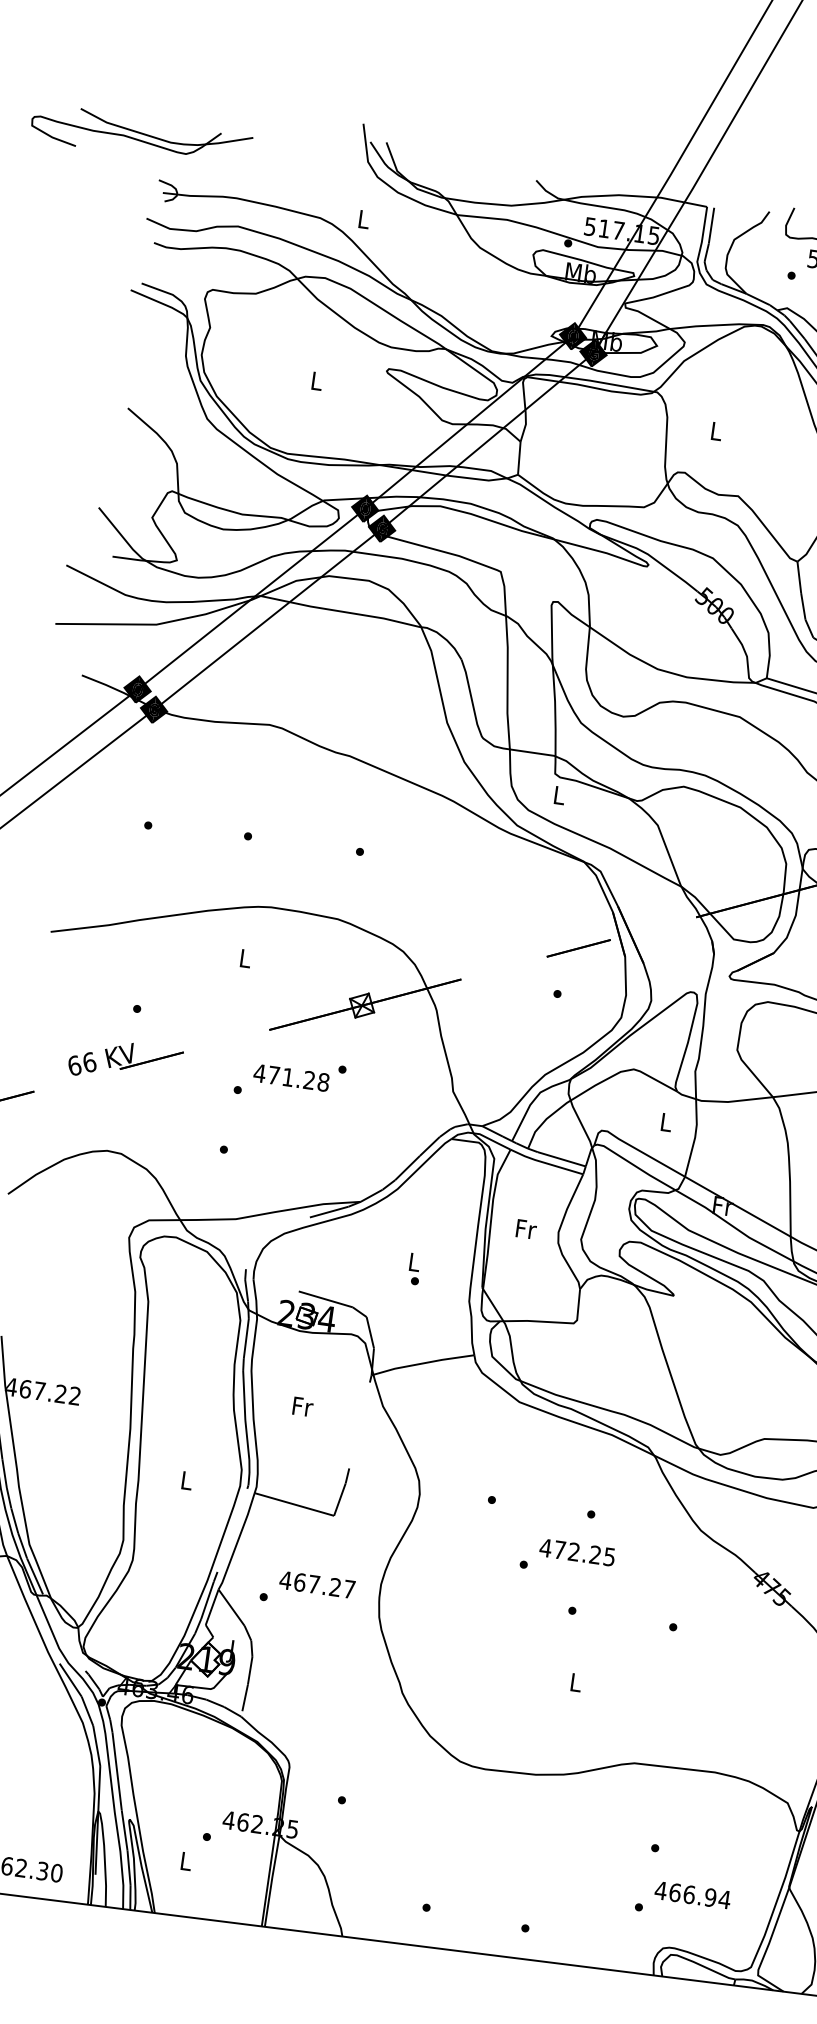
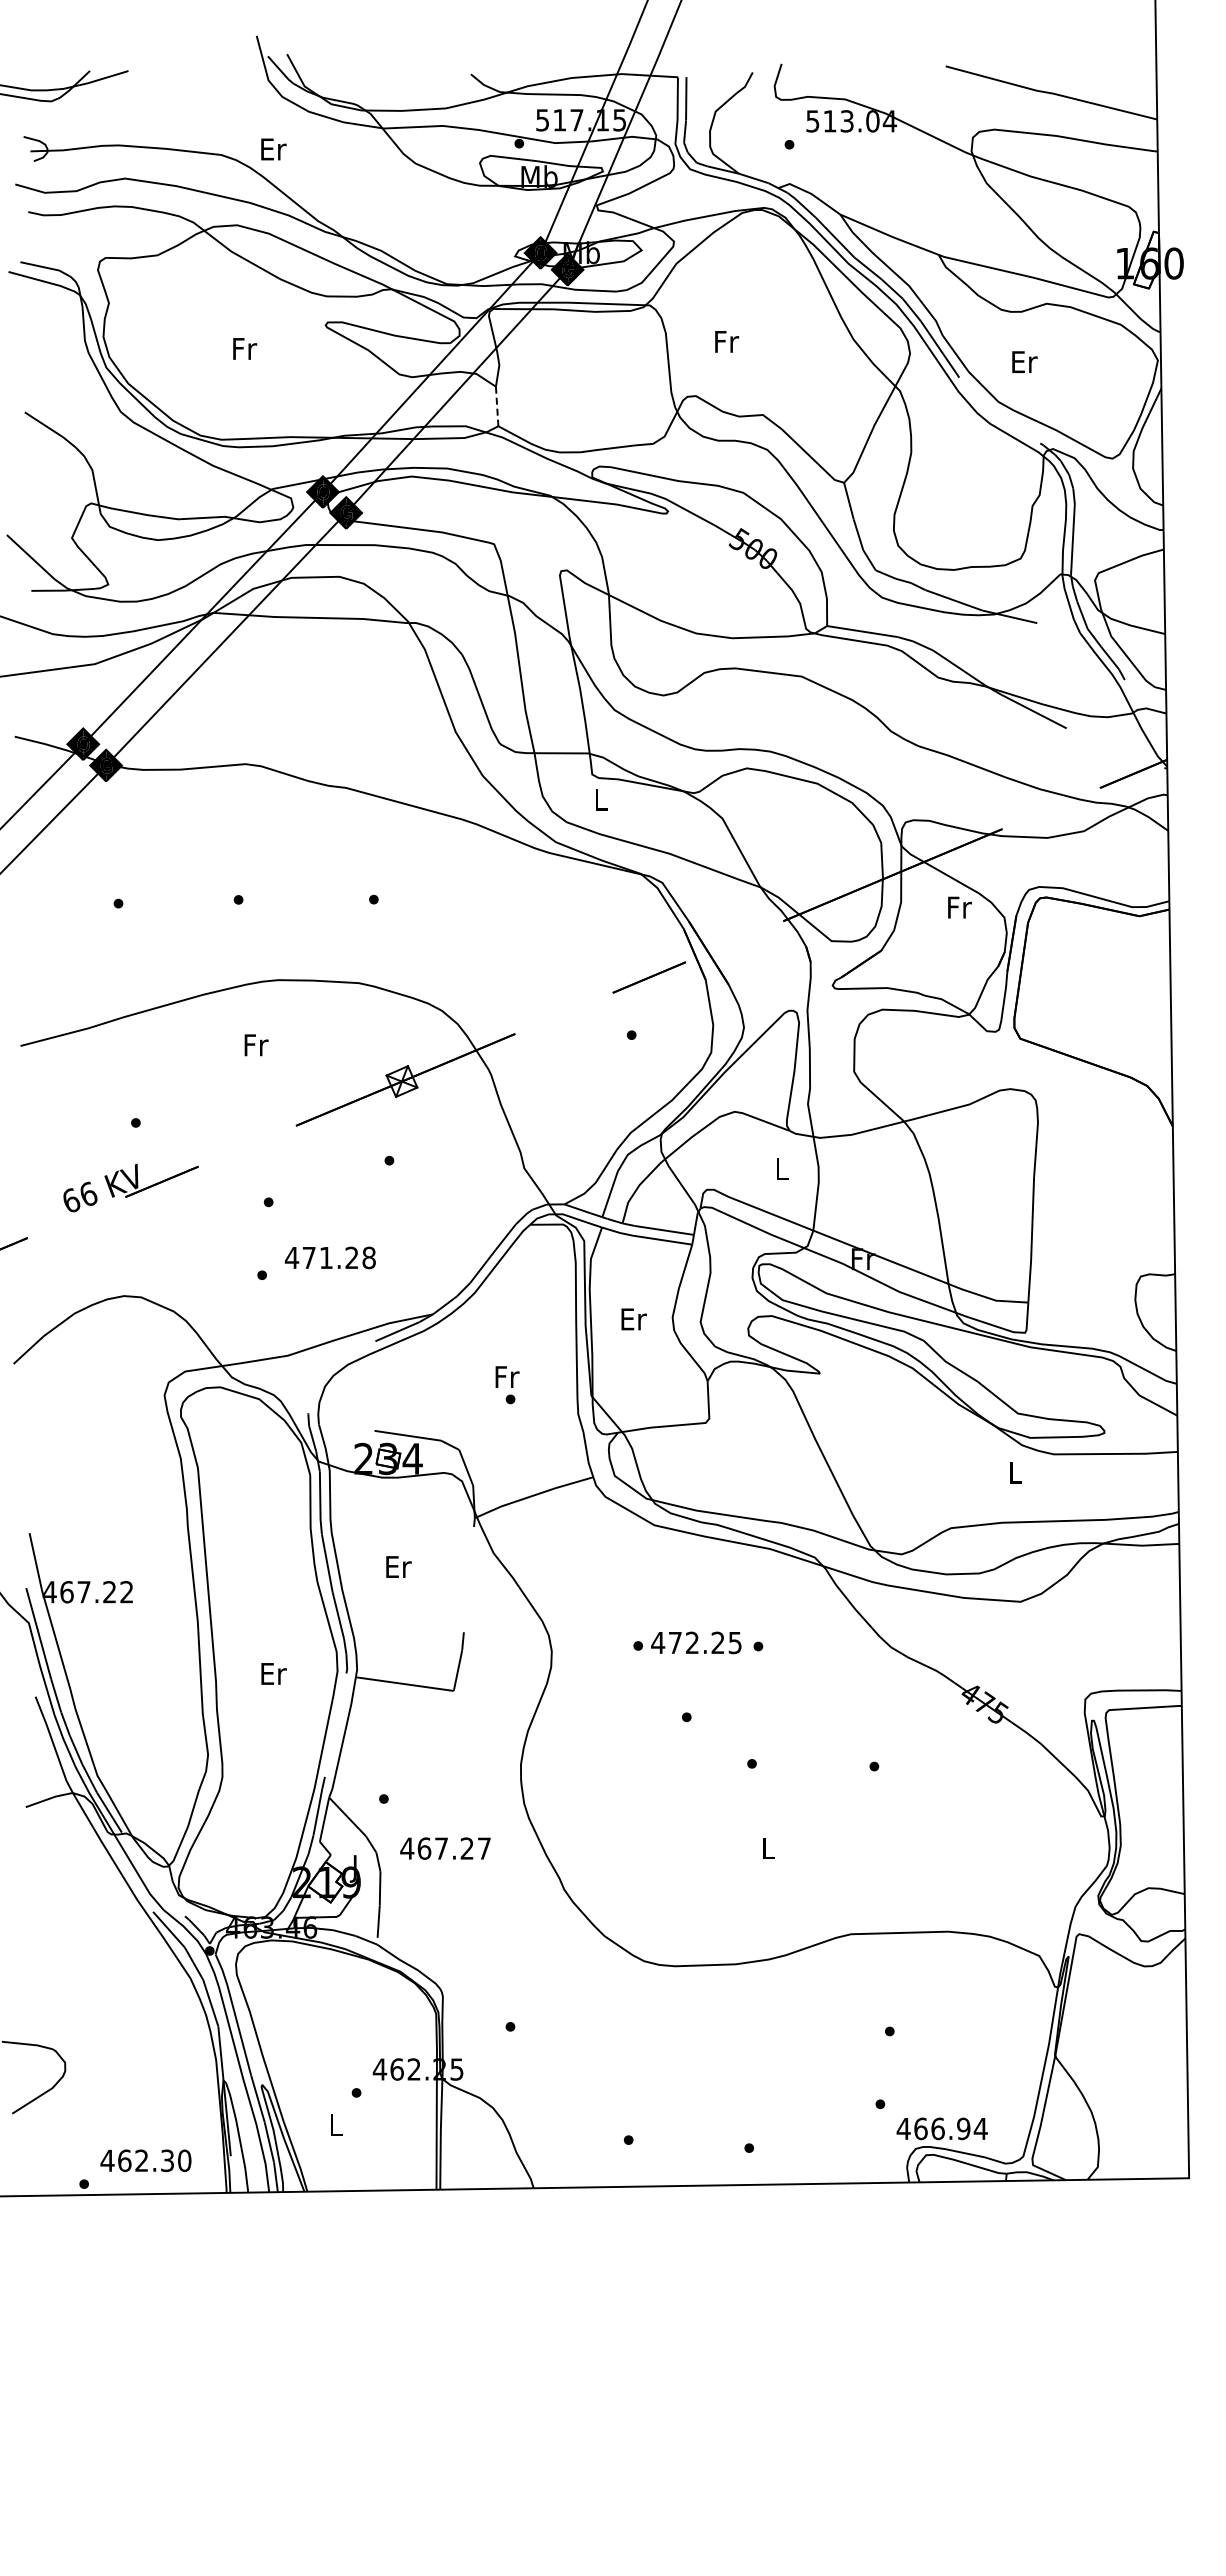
text: (364, 219) -> (273, 149), L -> Er
text: (317, 381) -> (245, 348), L -> Fr
text: (717, 431) -> (727, 341), L -> Fr
line: (519, 458) -> (497, 406), solid -> dashed
text: (245, 958) -> (256, 1045), L -> Fr
text: (290, 1077) -> (329, 1257), moved
text: (525, 1229) -> (633, 1319), Fr -> Er
text: (415, 1261) -> (507, 1376), L -> Fr
text: (302, 1406) -> (398, 1566), Fr -> Er
text: (186, 1480) -> (273, 1673), L -> Er
text: (577, 1552) -> (696, 1642), moved
text: (317, 1584) -> (445, 1848), moved
text: (692, 1894) -> (941, 2128), moved

